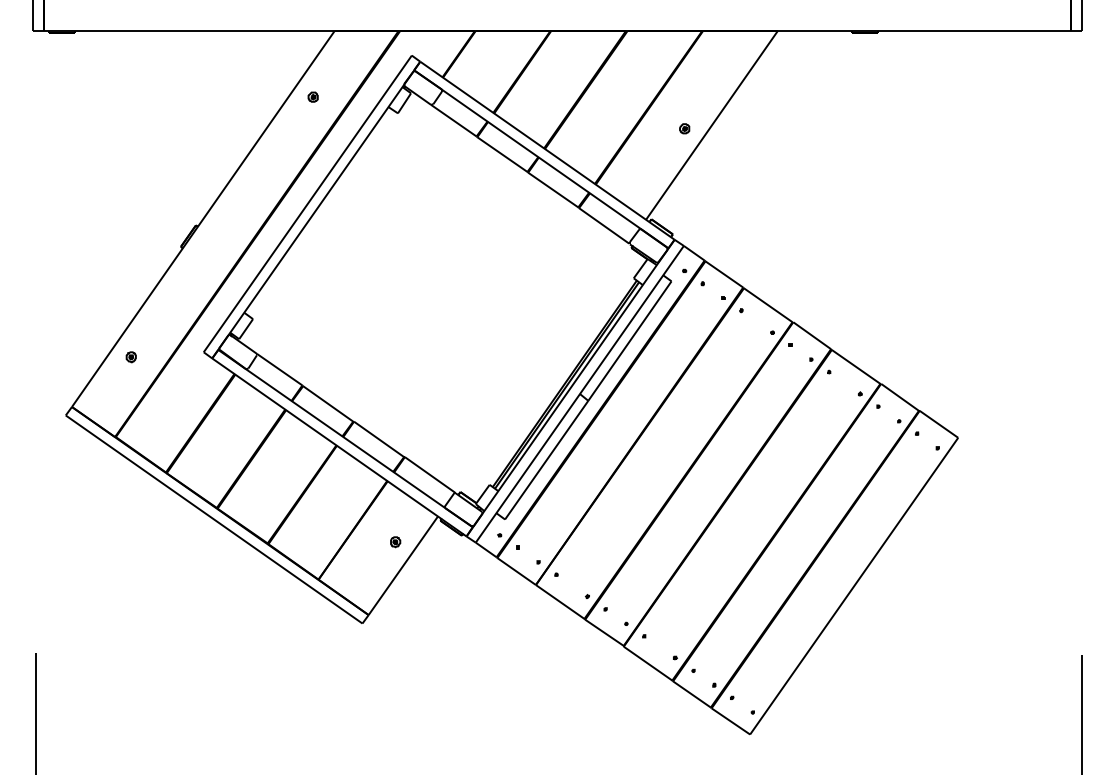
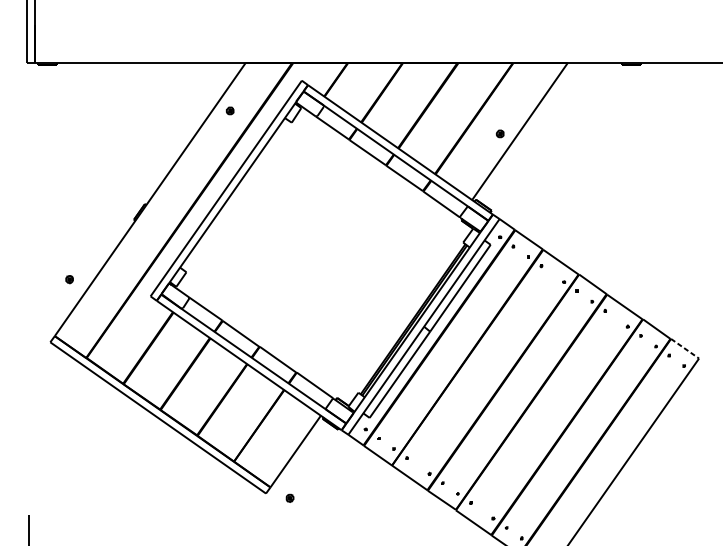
part: (130, 357) -> (69, 279), moved
line: (938, 424) -> (684, 348), solid -> dashed
part: (395, 542) -> (290, 498), moved

